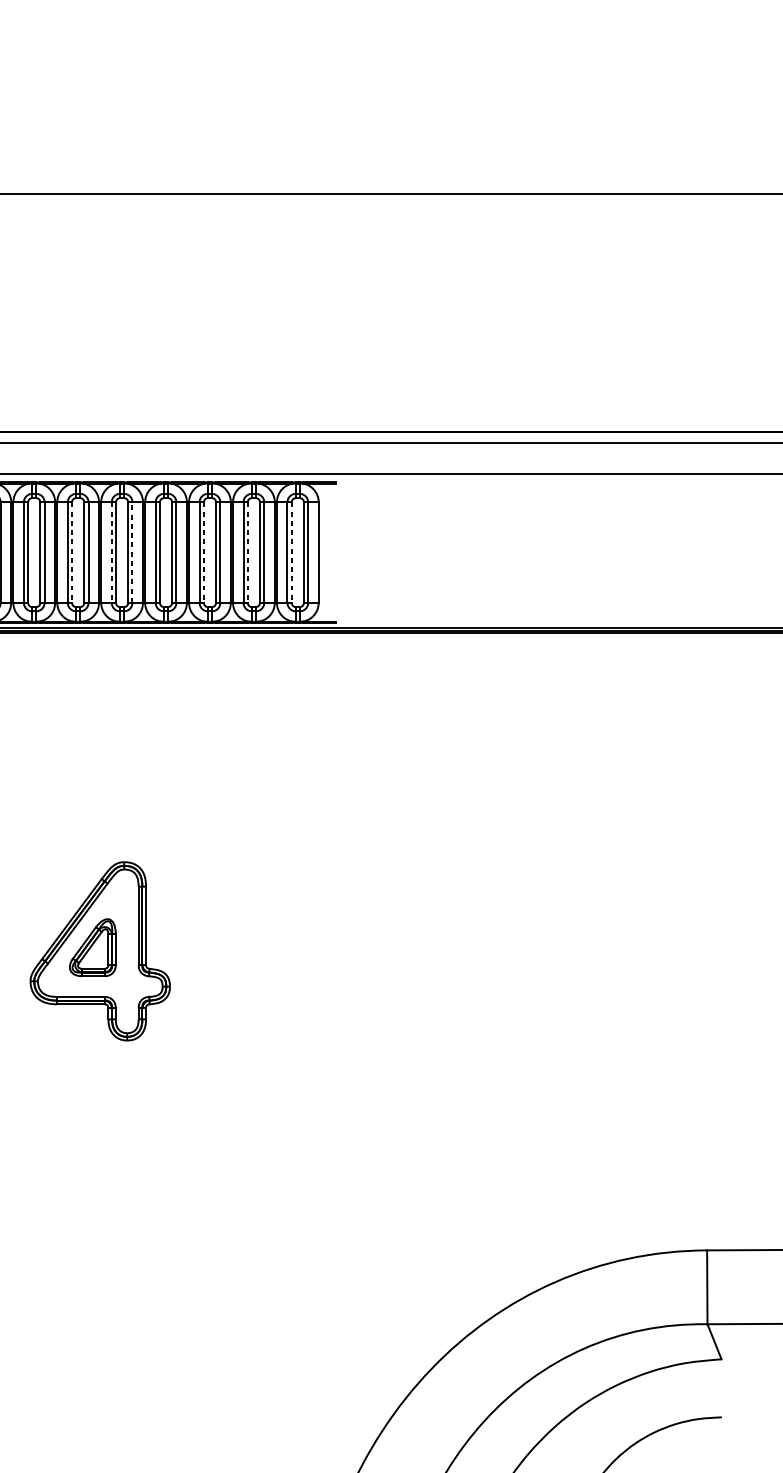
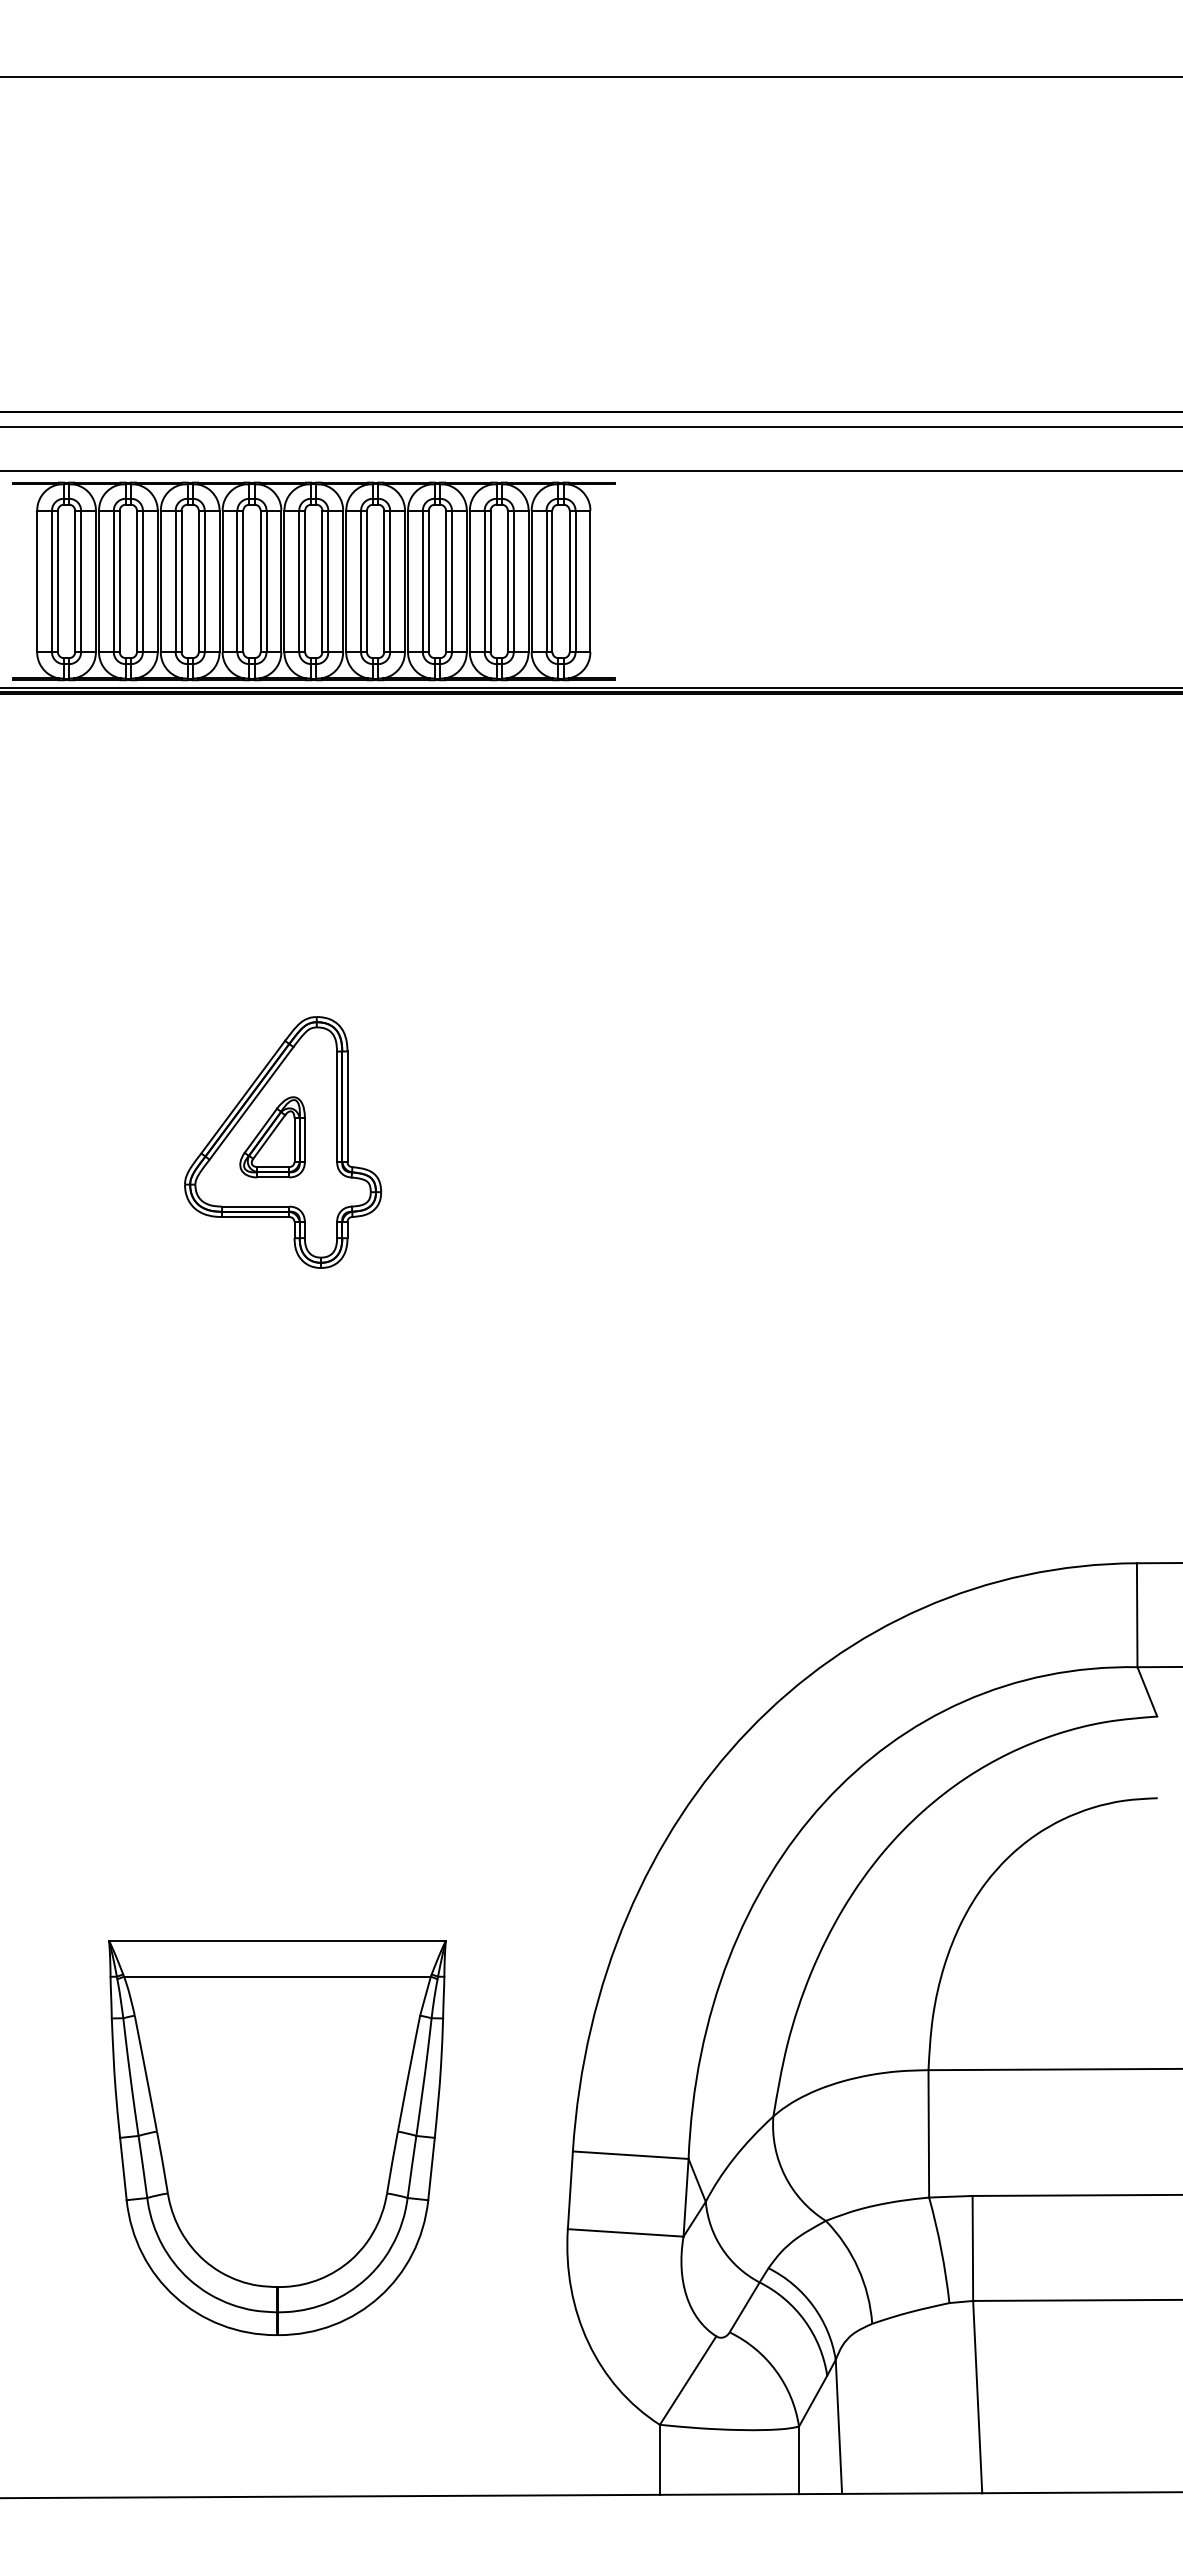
line: (72, 552) -> (243, 581), dashed -> solid
line: (111, 552) -> (299, 581), dashed -> solid
line: (132, 552) -> (328, 581), dashed -> solid
line: (203, 552) -> (428, 581), dashed -> solid
line: (247, 552) -> (490, 581), dashed -> solid
line: (291, 552) -> (552, 581), dashed -> solid

